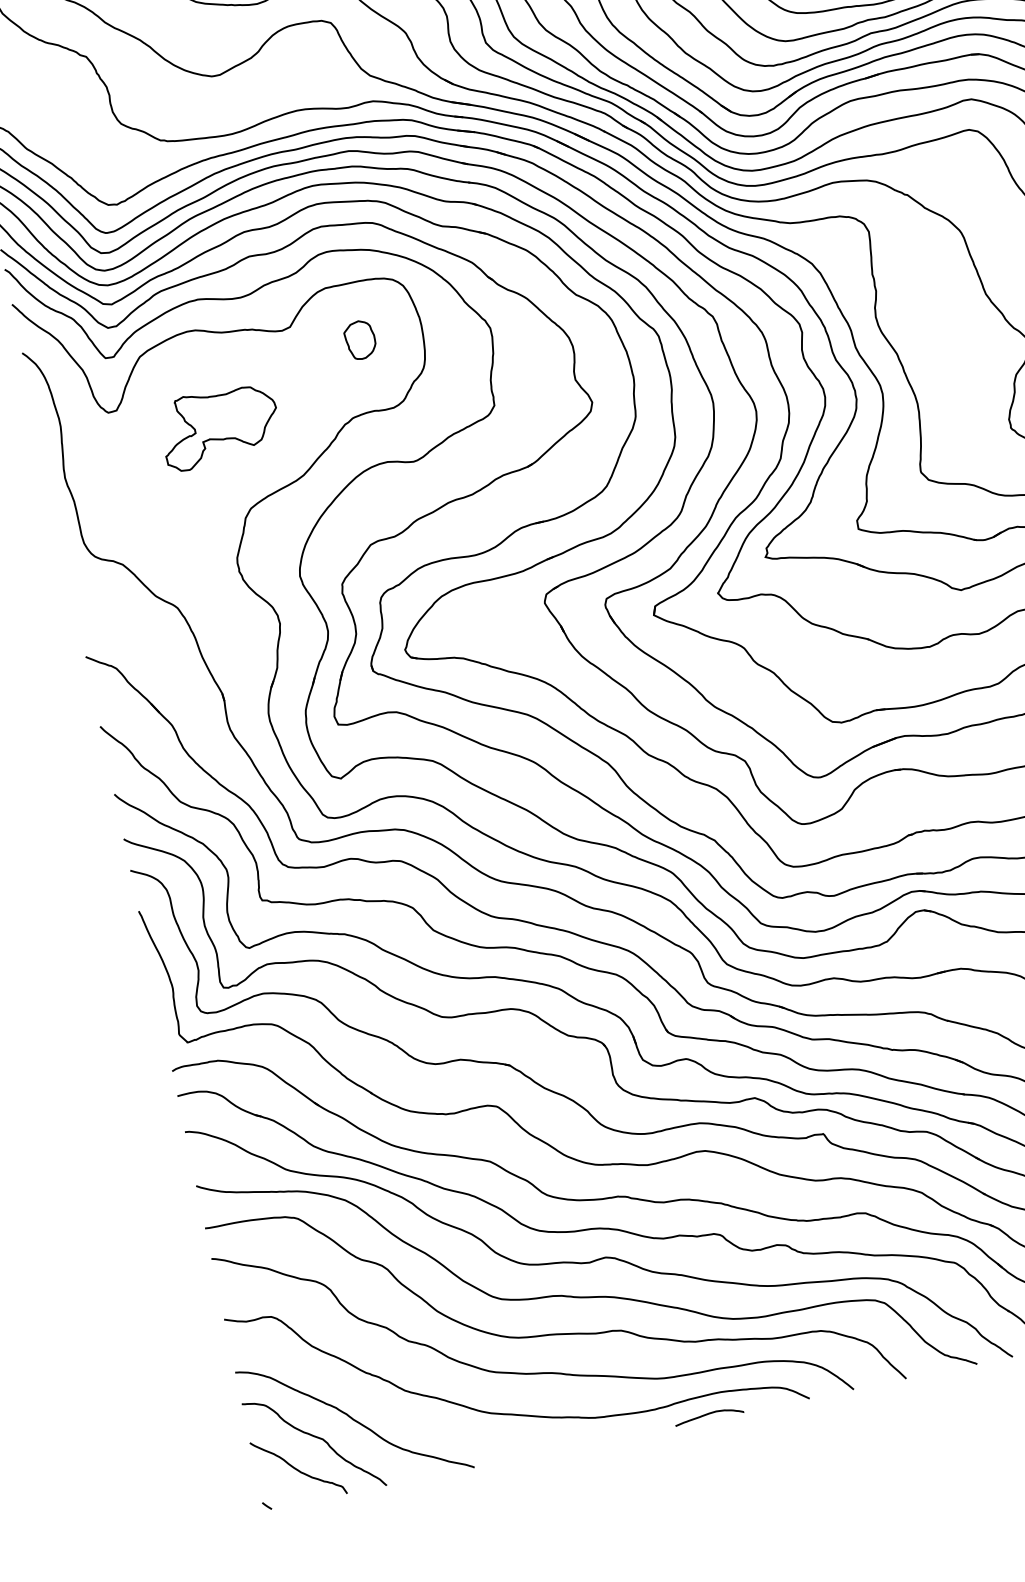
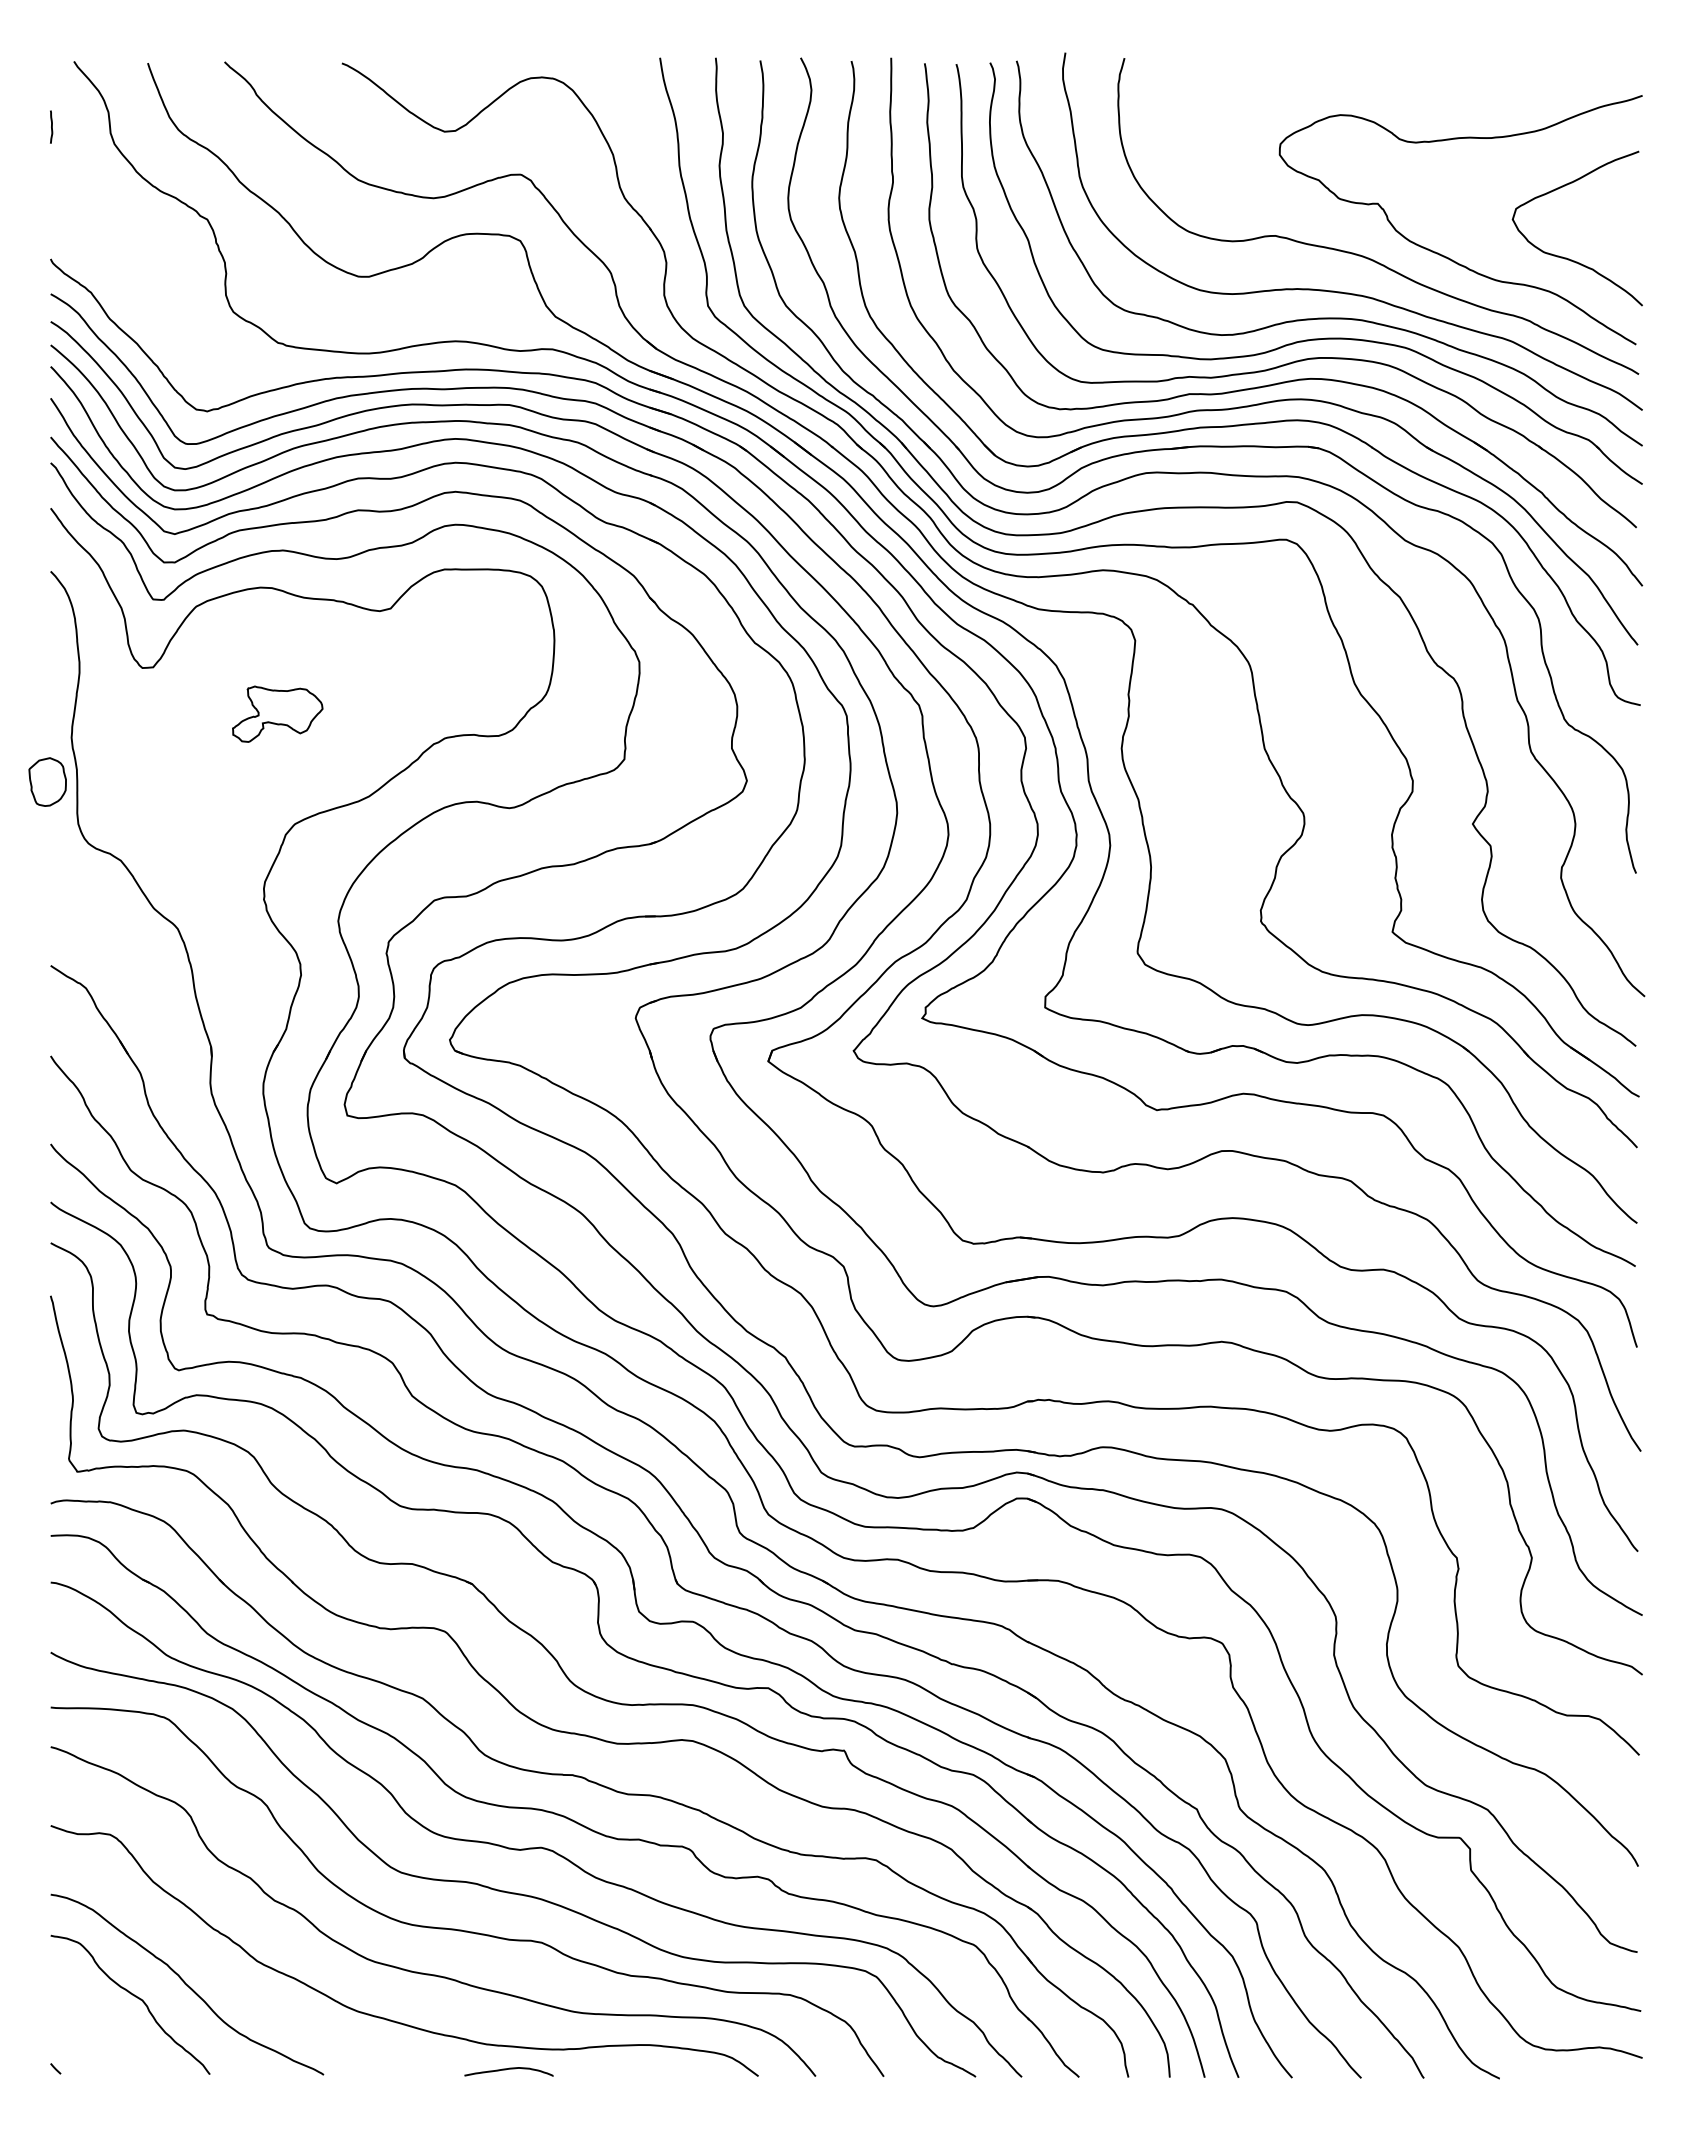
part: (360, 339) -> (47, 781), moved
part: (219, 426) -> (277, 714), size x0.6
curve: (708, 1414) -> (508, 2069), moved
curve: (296, 1468) -> (102, 2030), removed

